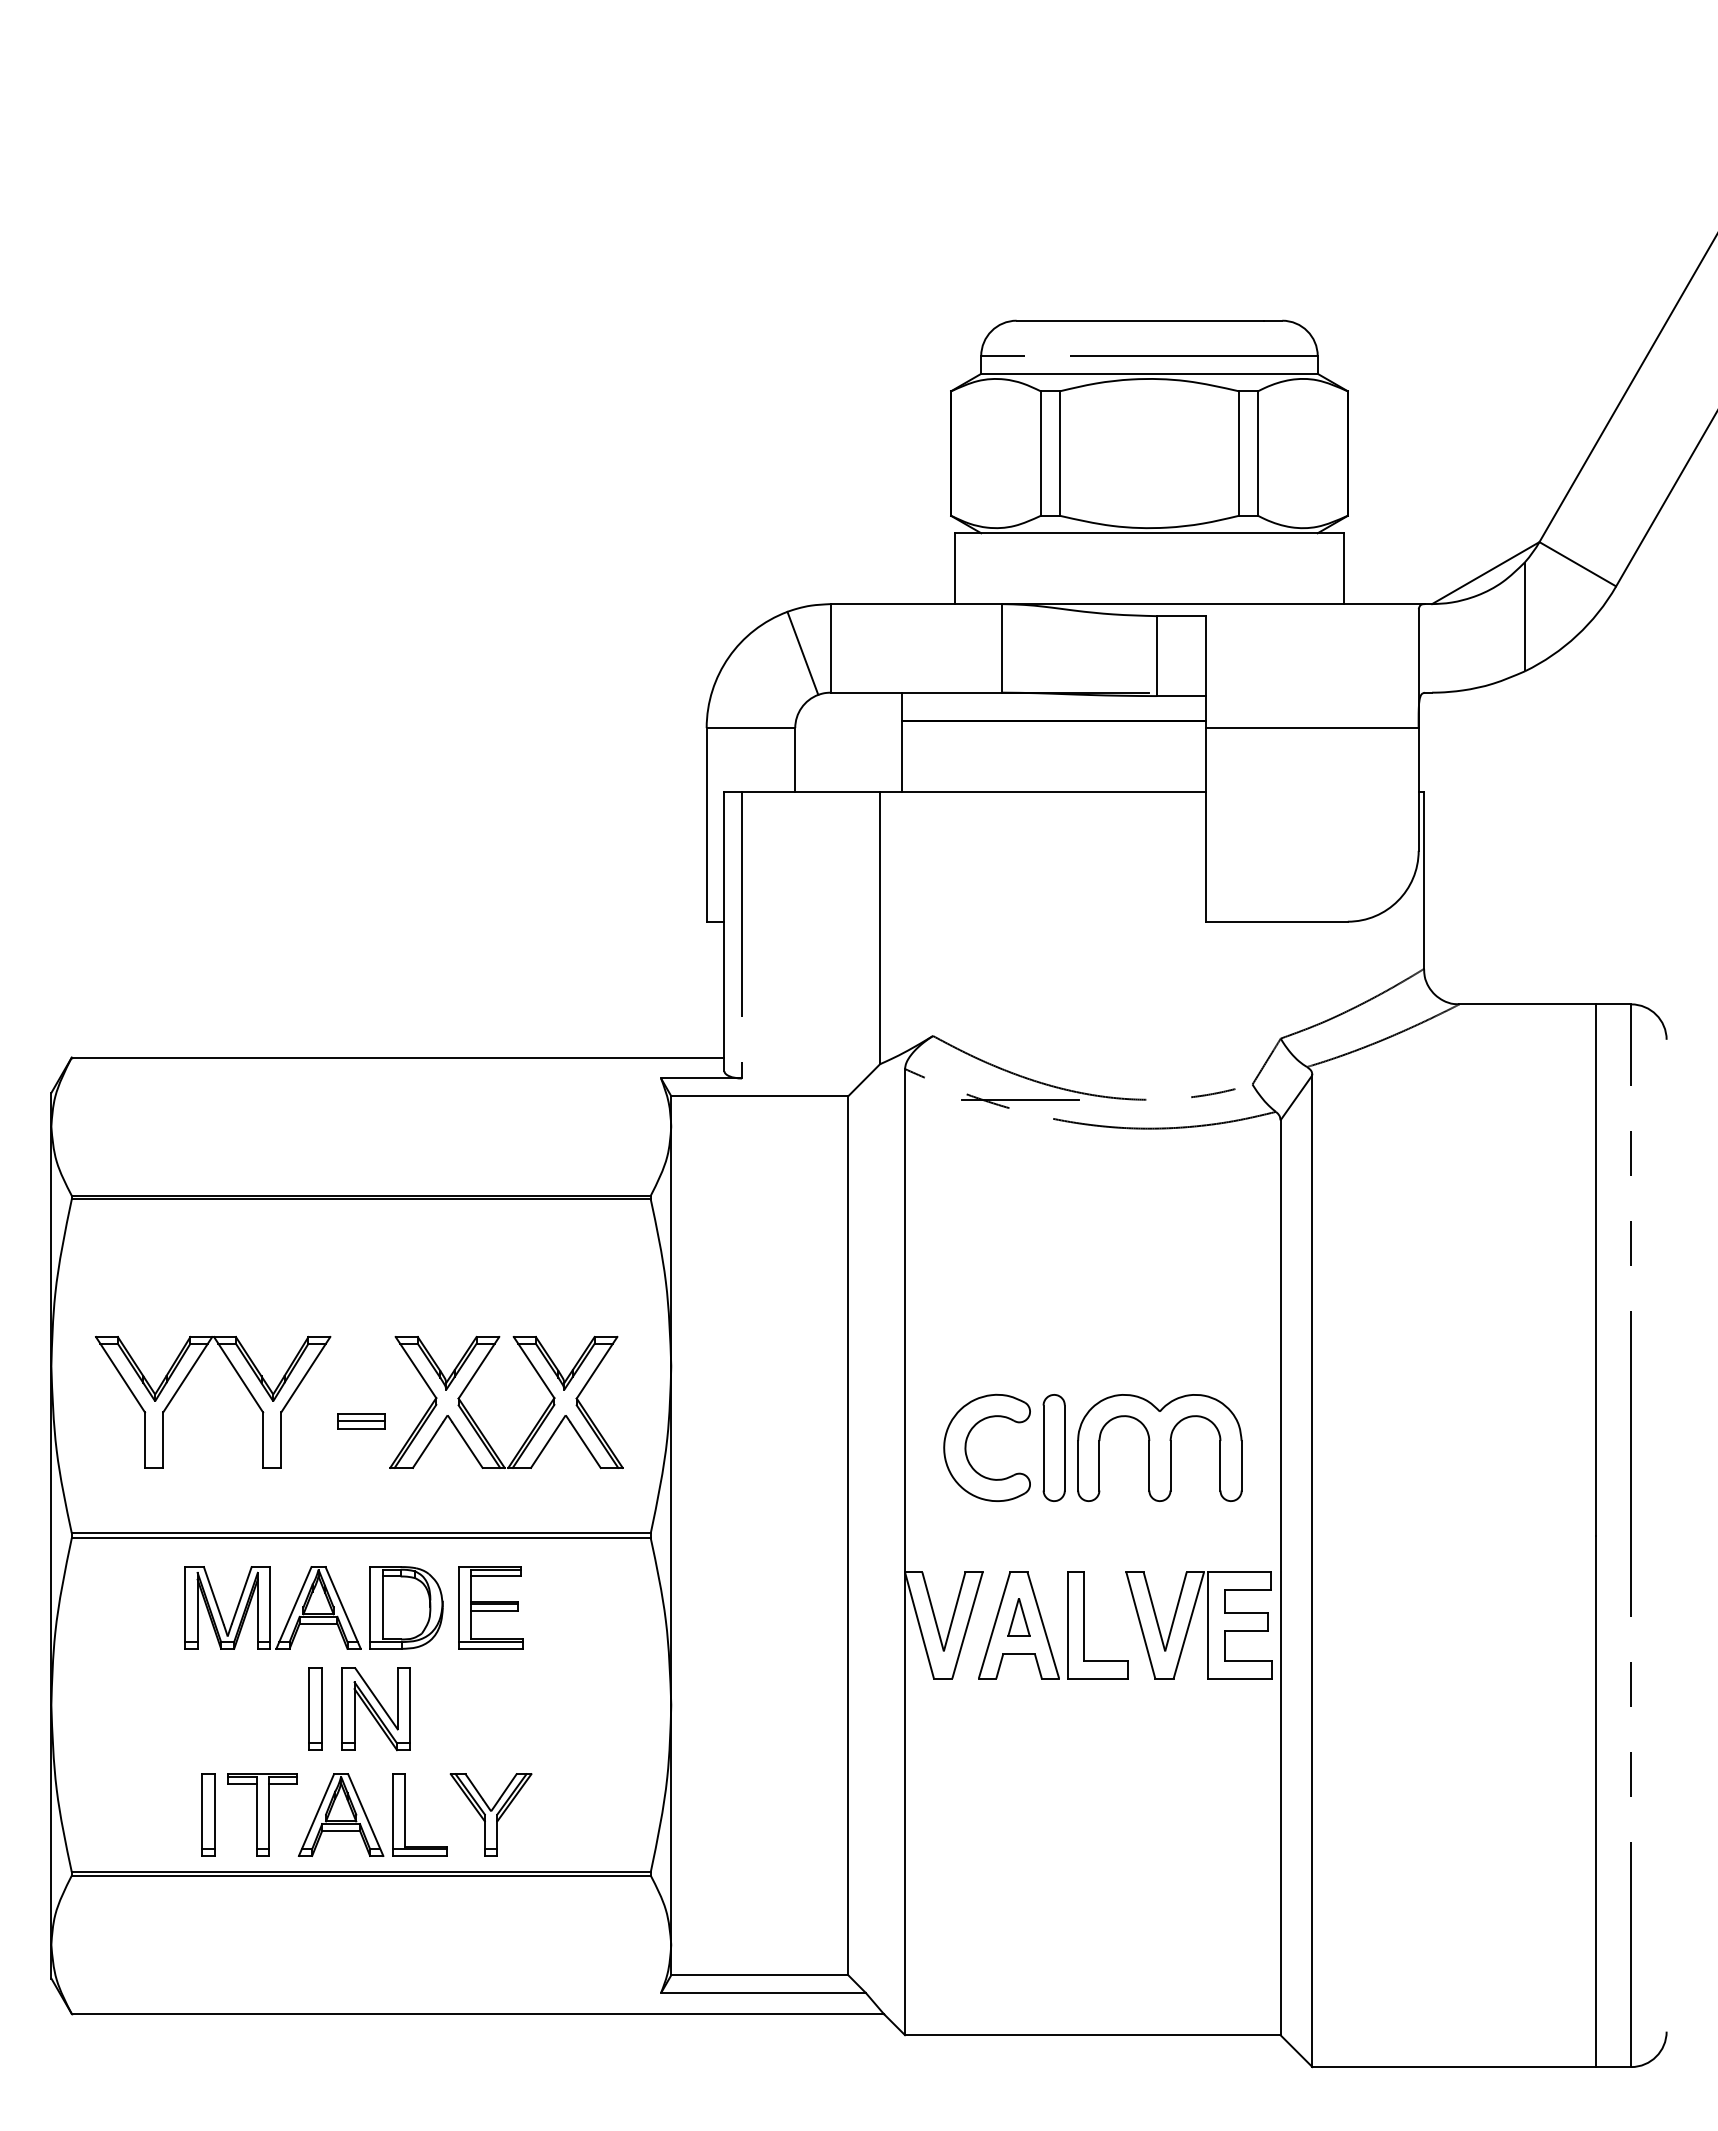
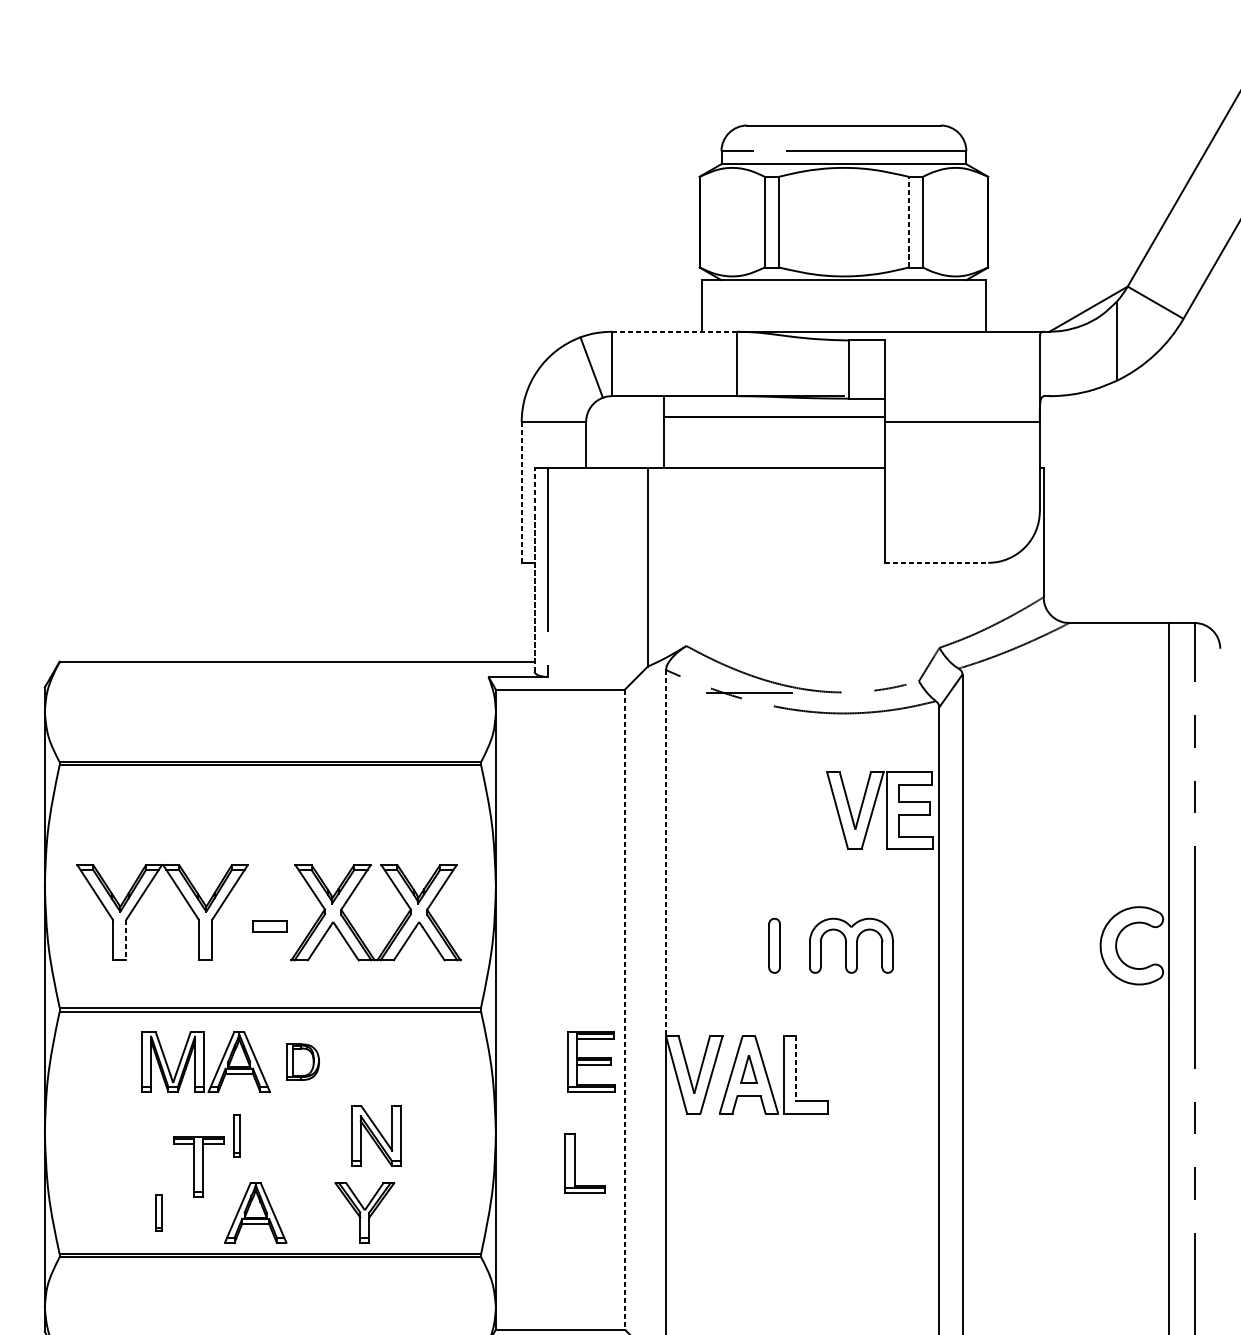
line: (1238, 453) -> (908, 222), solid -> dashed
line: (916, 604) -> (674, 332), solid -> dashed
line: (706, 824) -> (521, 492), solid -> dashed
line: (1276, 921) -> (936, 562), solid -> dashed
line: (724, 931) -> (534, 569), solid -> dashed
line: (905, 1320) -> (666, 853), solid -> dashed
line: (360, 1420) -> (269, 925), removed
line: (163, 1440) -> (126, 940), solid -> dashed
part: (967, 1441) -> (1117, 941), moved
part: (1053, 1447) -> (774, 945), size x0.7
part: (1159, 1447) -> (851, 945), size x0.7
line: (848, 1535) -> (624, 1009), solid -> dashed
part: (406, 1607) -> (303, 1061), size x0.6
part: (490, 1607) -> (591, 1061), moved
line: (1083, 1617) -> (795, 1069), solid -> dashed
part: (1190, 1624) -> (873, 810), moved
part: (315, 1708) -> (237, 1135), size x0.7
part: (375, 1709) -> (376, 1136), moved
part: (208, 1814) -> (159, 1212), size x0.6
part: (262, 1814) -> (198, 1166), moved
part: (405, 1814) -> (574, 1163), moved

